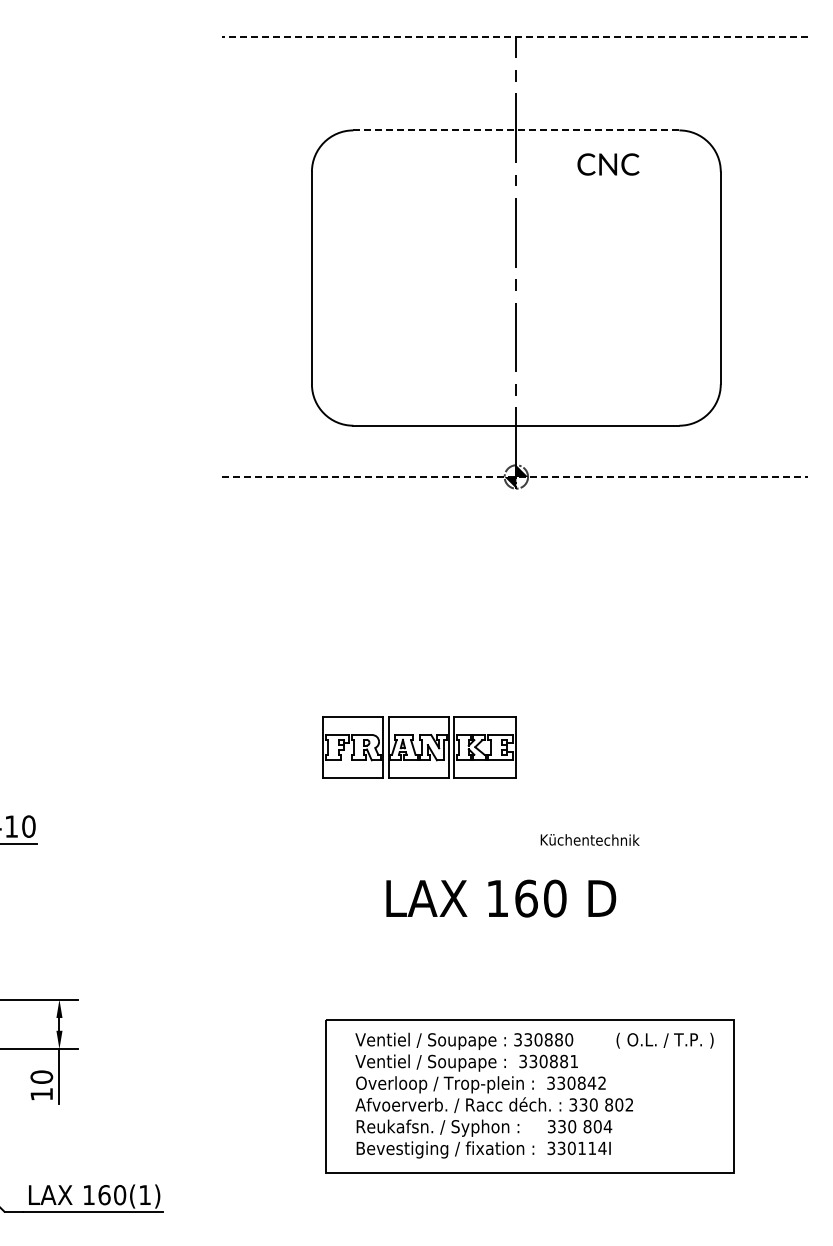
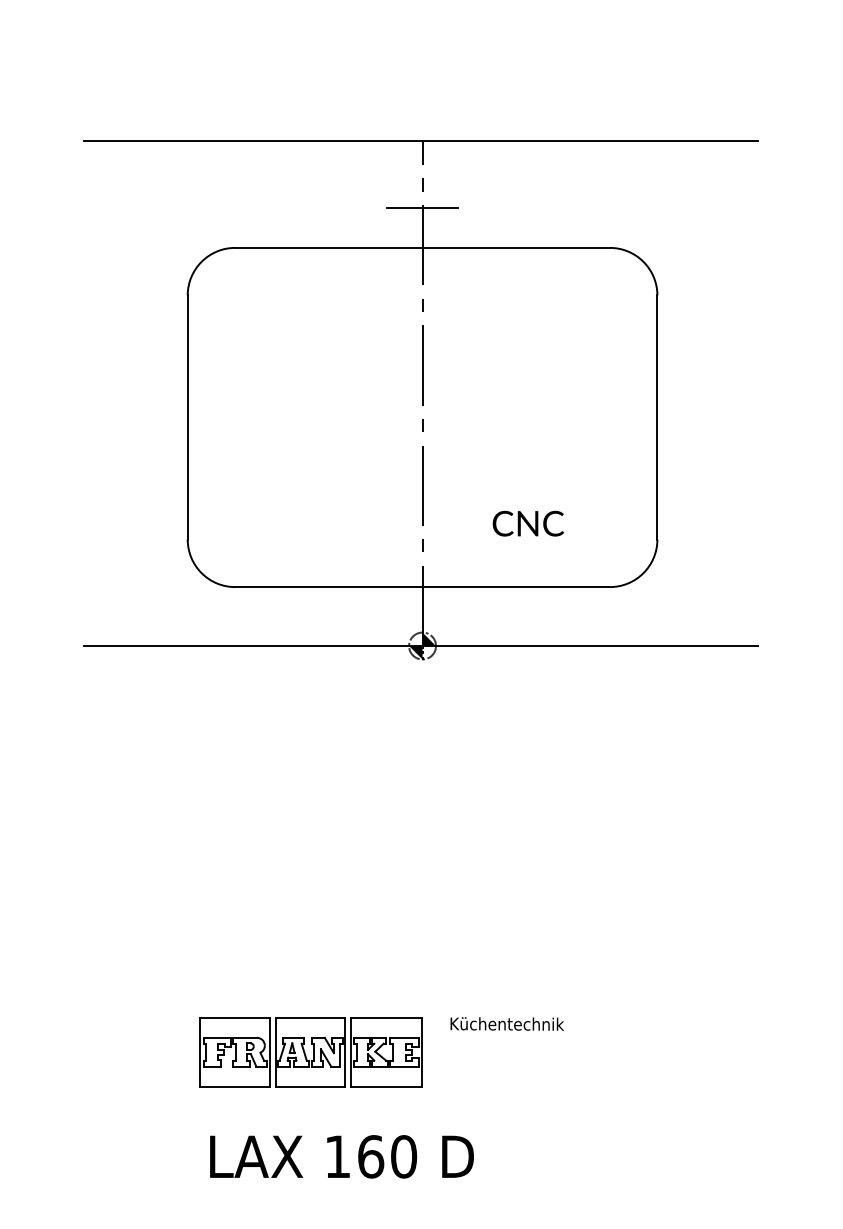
line: (514, 37) -> (420, 141), dashed -> solid
line: (516, 95) -> (422, 207), added
line: (516, 130) -> (422, 247), dashed -> solid
text: (608, 164) -> (528, 523), moved
line: (515, 477) -> (421, 646), dashed -> solid
part: (419, 747) -> (311, 1052), moved
text: (589, 839) -> (506, 1023), moved
text: (501, 898) -> (342, 1156), moved

